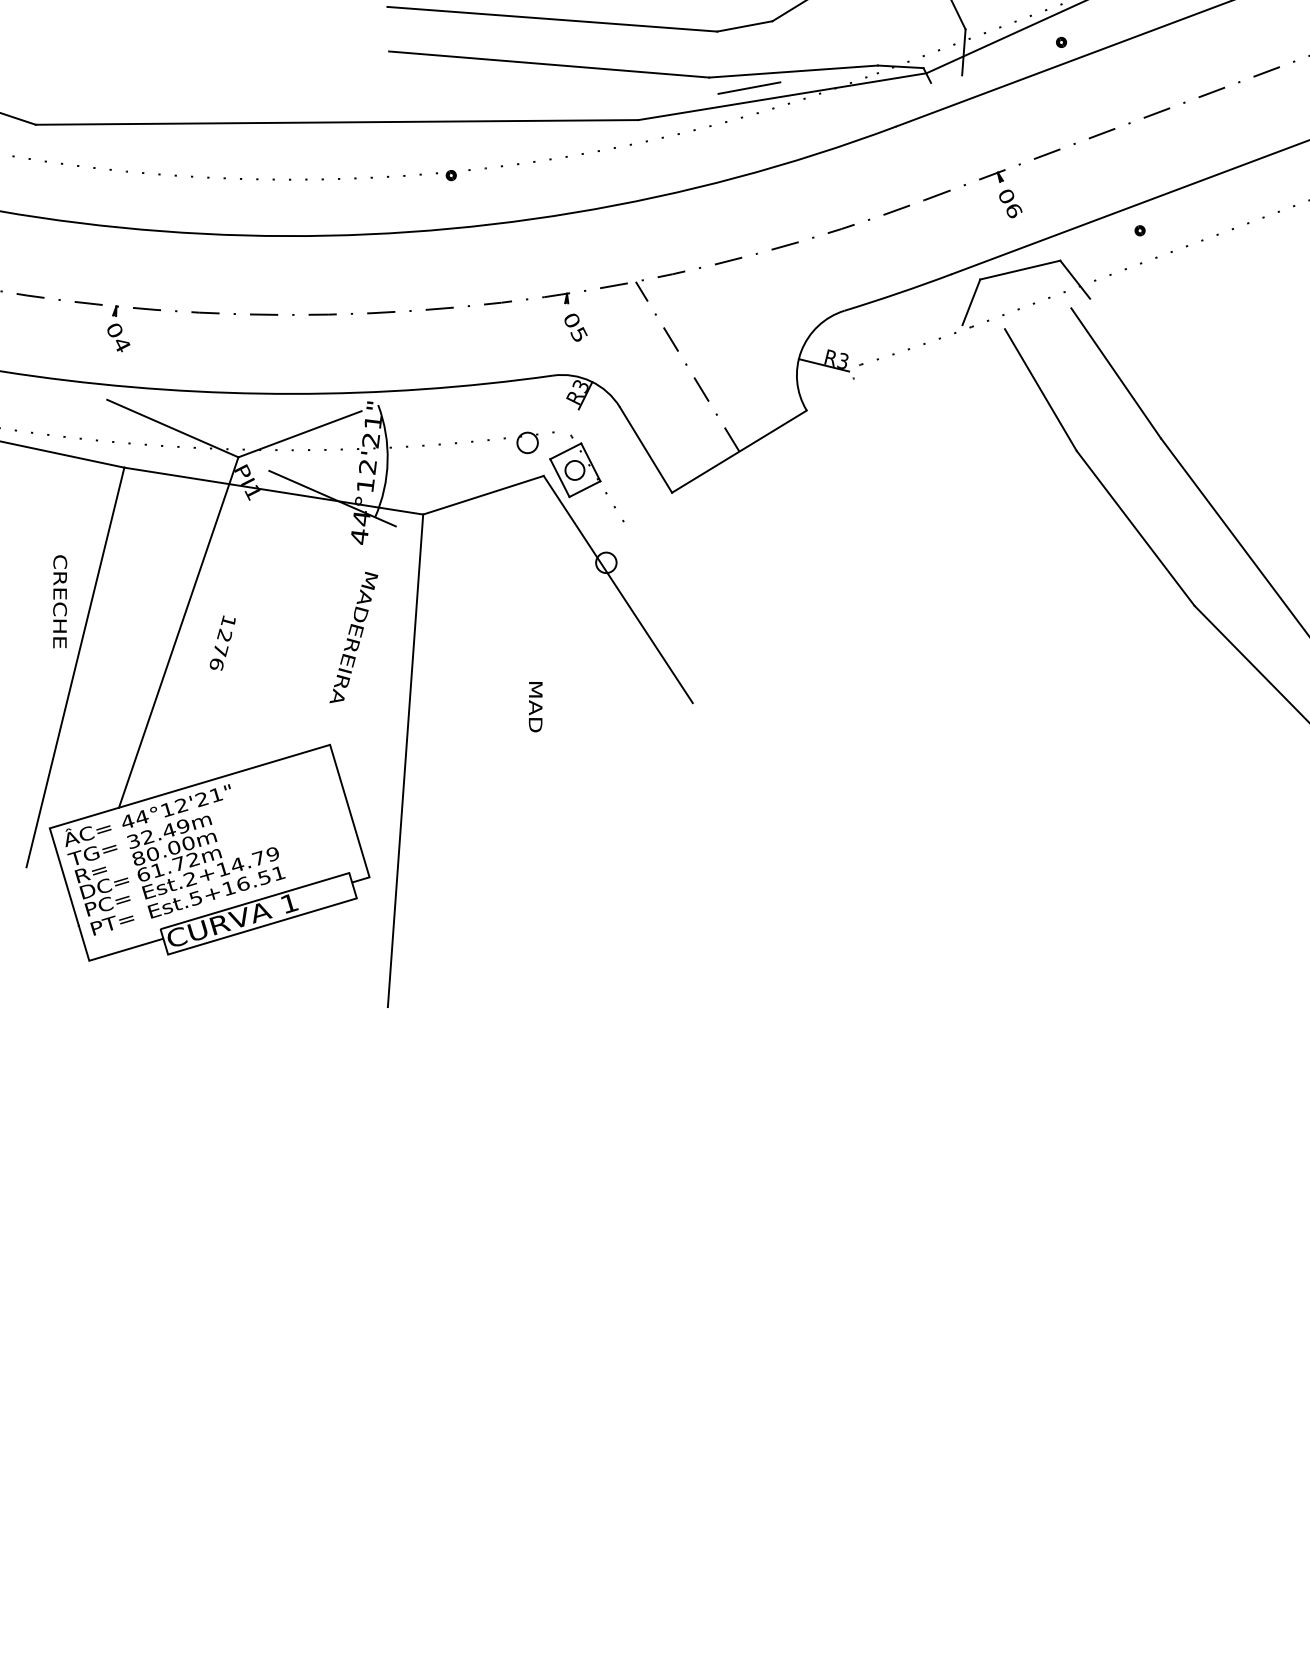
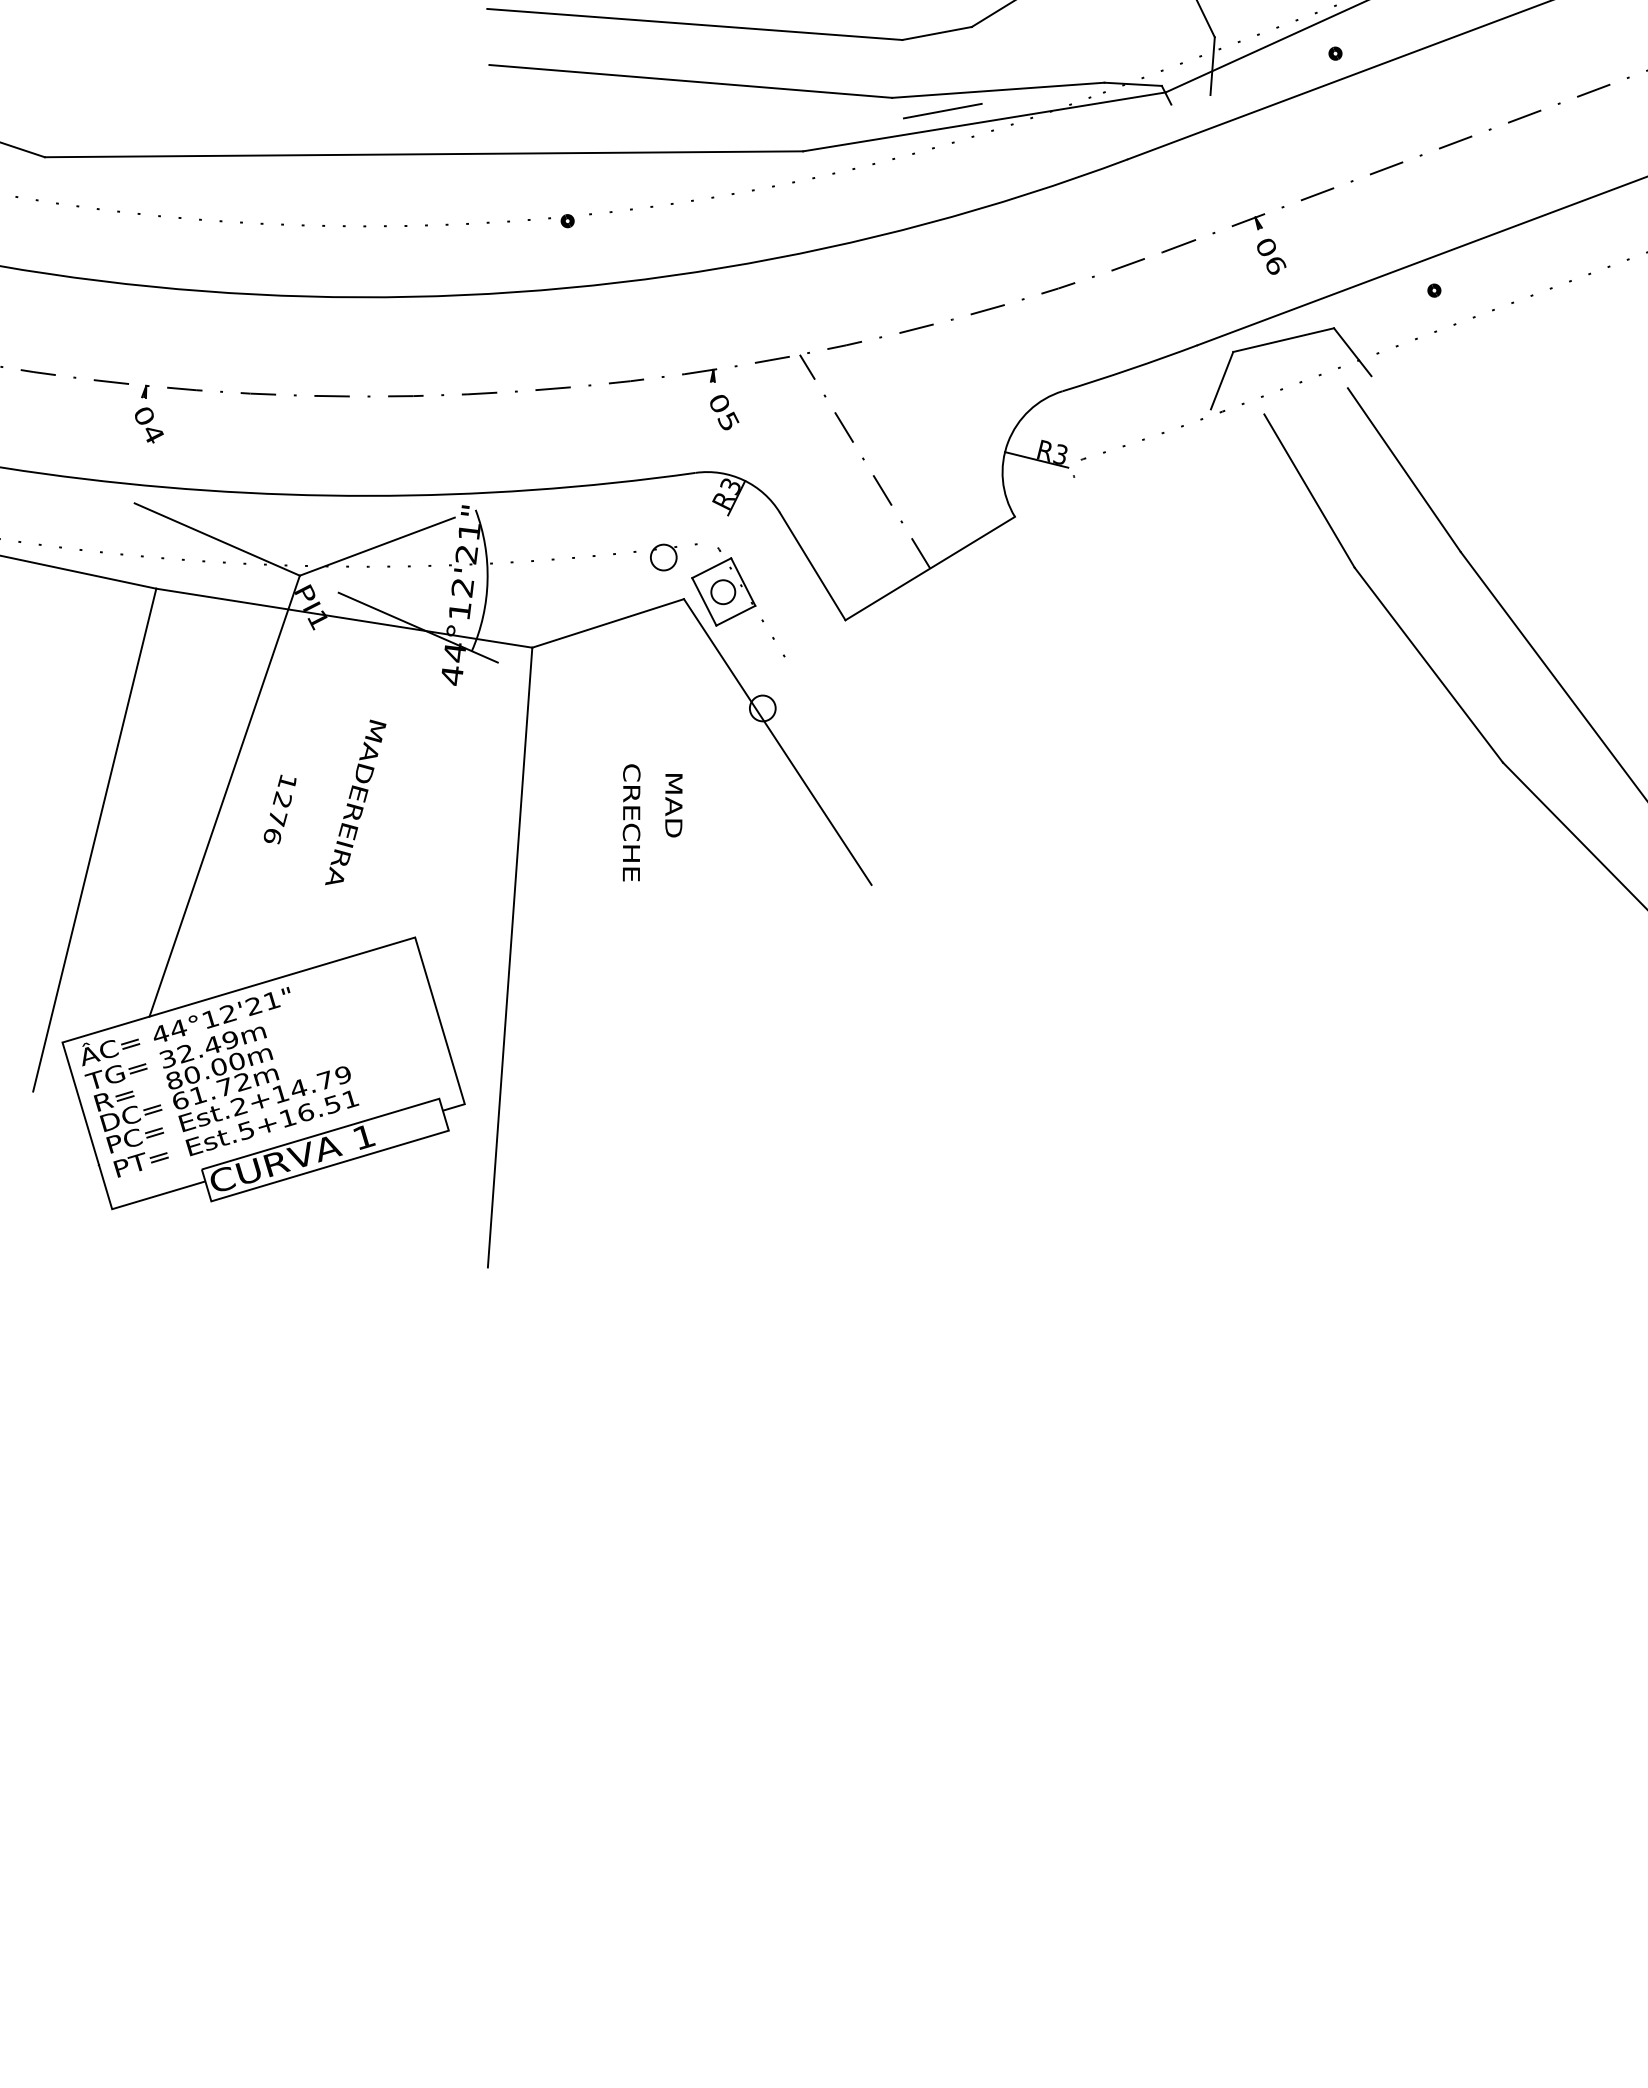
text: (60, 601) -> (632, 822), moved
text: (353, 637) -> (355, 802), moved
text: (535, 707) -> (673, 806), moved

